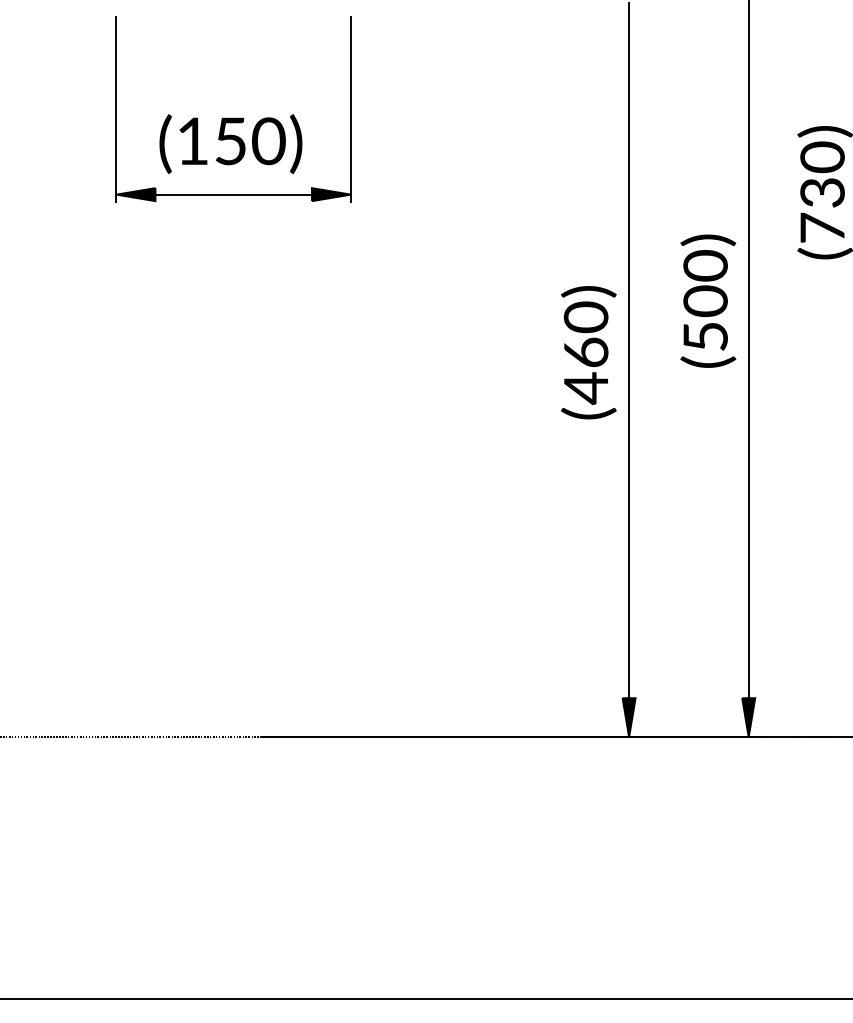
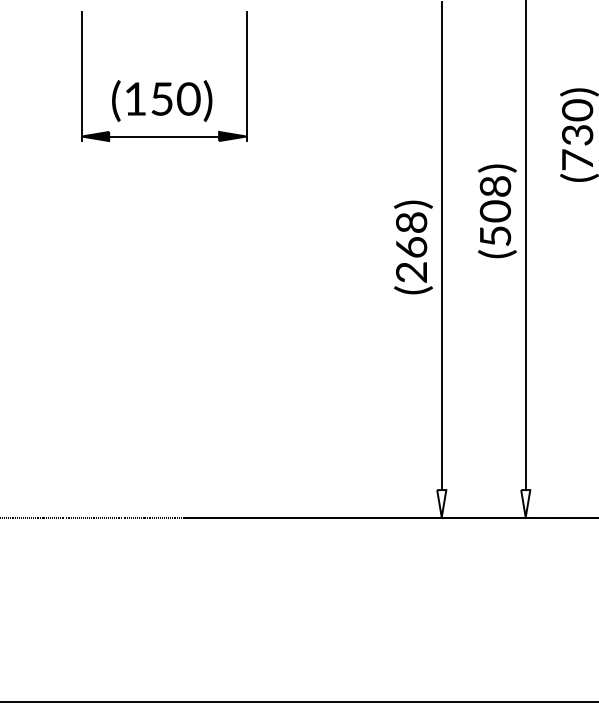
text: (705, 265) -> (495, 186), (500) -> (508)
text: (586, 352) -> (411, 247), (460) -> (268)
fill: (628, 717) -> (441, 503), removed
fill: (748, 717) -> (525, 503), removed

